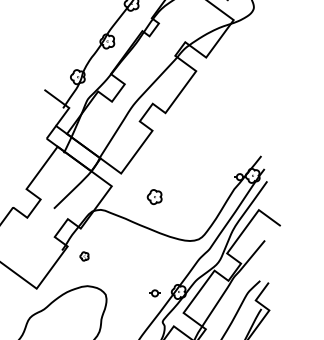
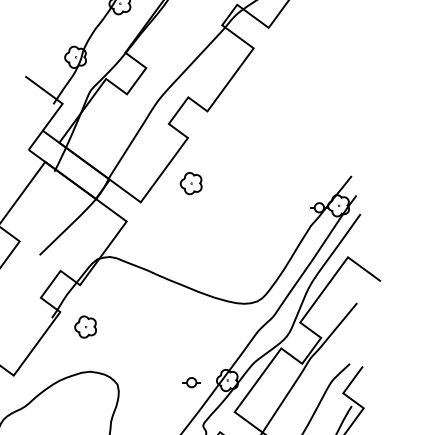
part: (154, 196) -> (190, 182), moved
part: (84, 256) -> (85, 327), size x1.67

